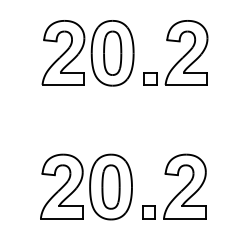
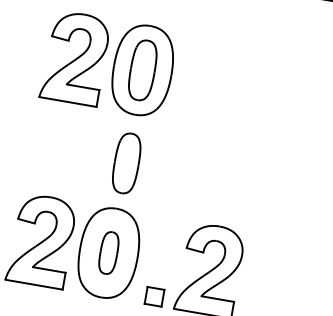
part: (181, 57) -> (235, 92), removed
part: (112, 120) -> (126, 162), added
part: (110, 186) -> (108, 252), size x0.7

